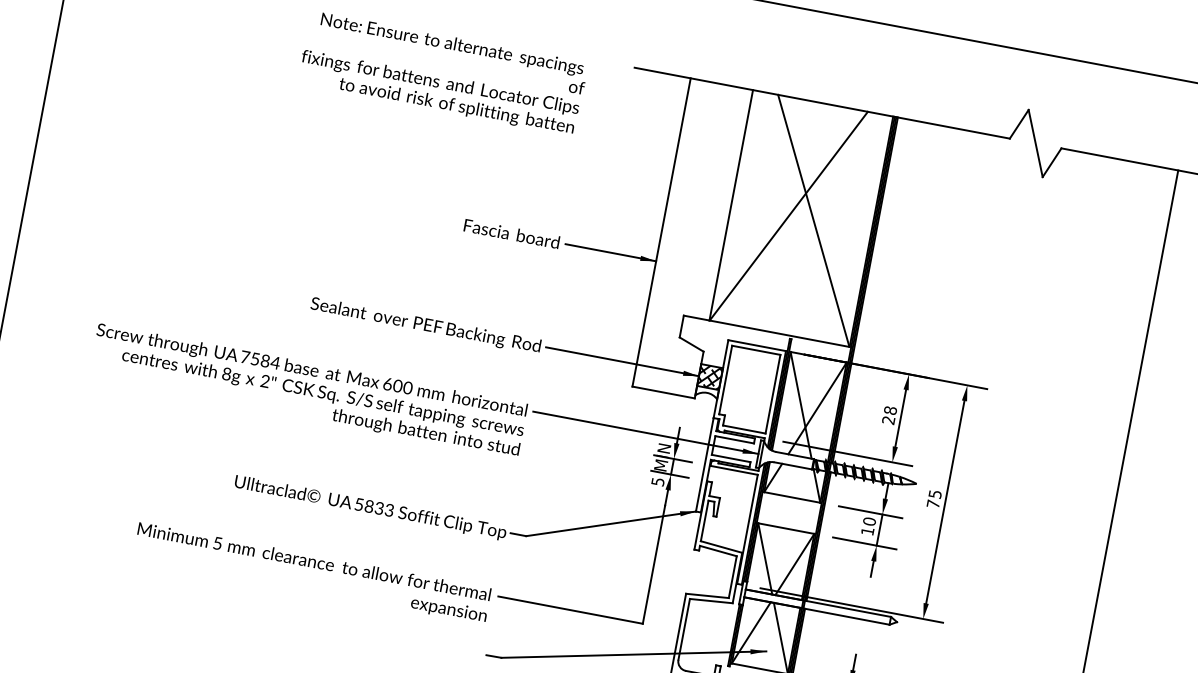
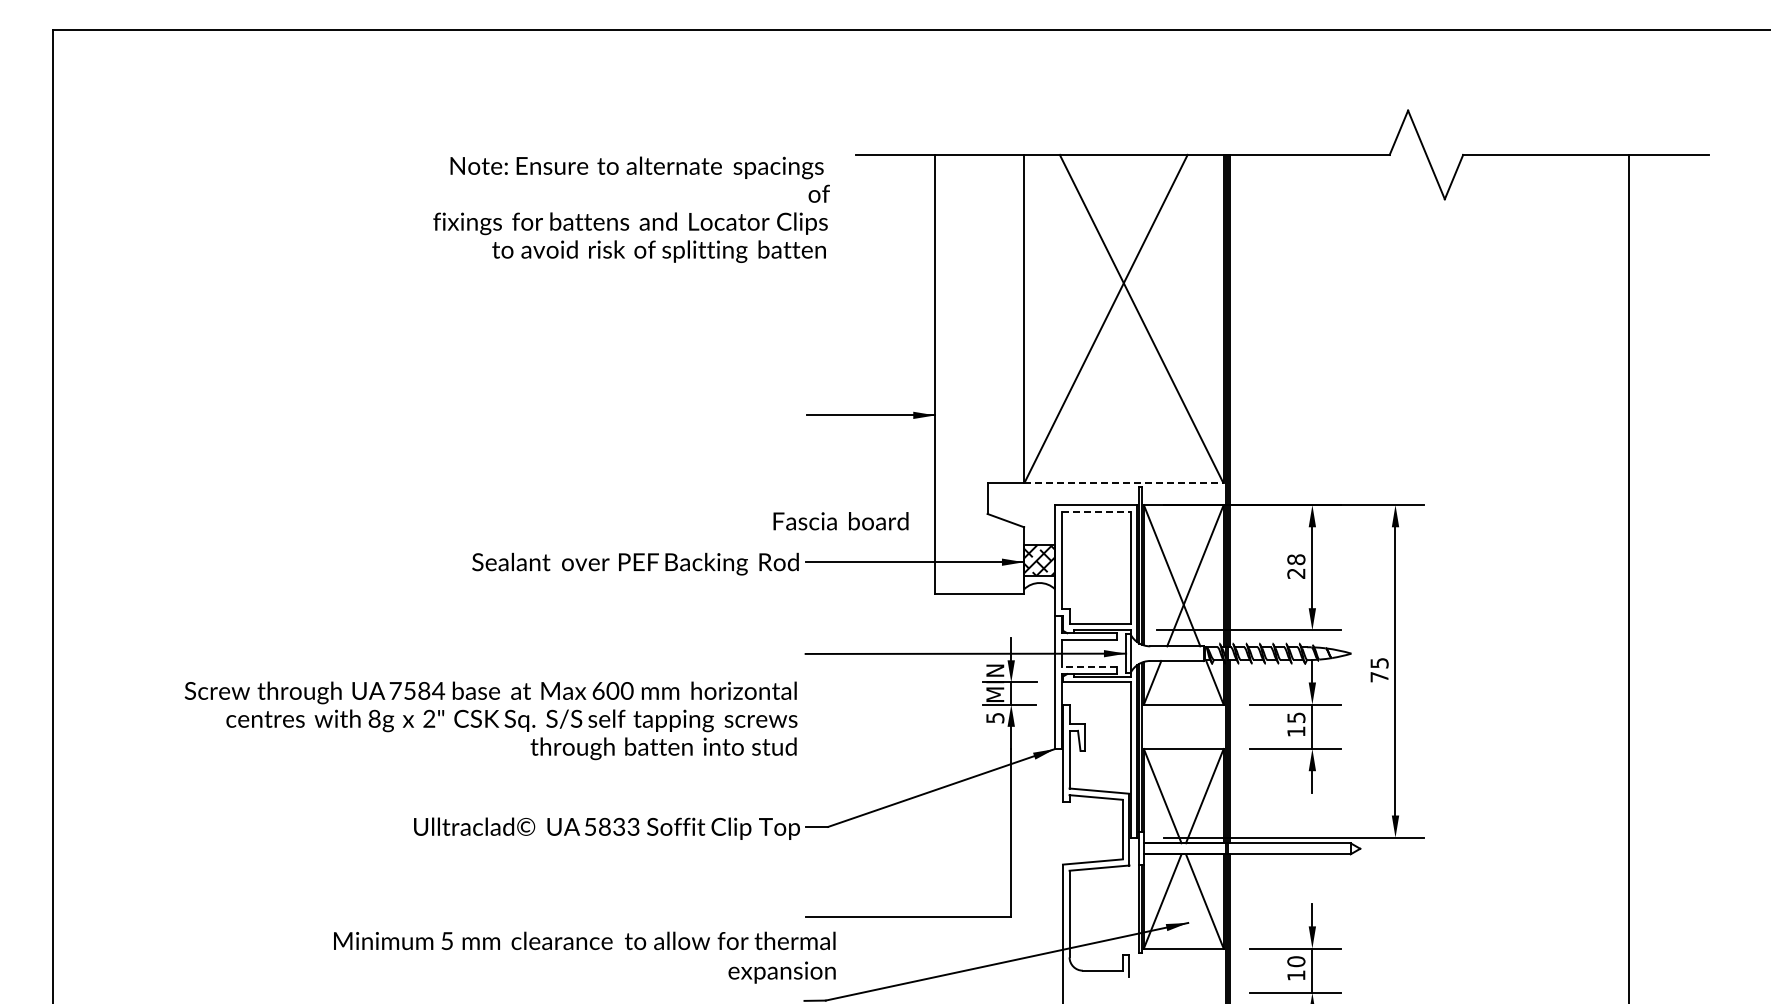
text: (442, 73) -> (631, 209), moved
text: (511, 234) -> (840, 521), moved
line: (779, 333) -> (1123, 482), solid -> dashed
line: (756, 350) -> (1096, 511), solid -> dashed
text: (308, 390) -> (490, 720), moved
line: (731, 458) -> (1089, 666), solid -> dashed
text: (869, 521) -> (1296, 717), 10 -> 15
text: (312, 573) -> (584, 957), moved

